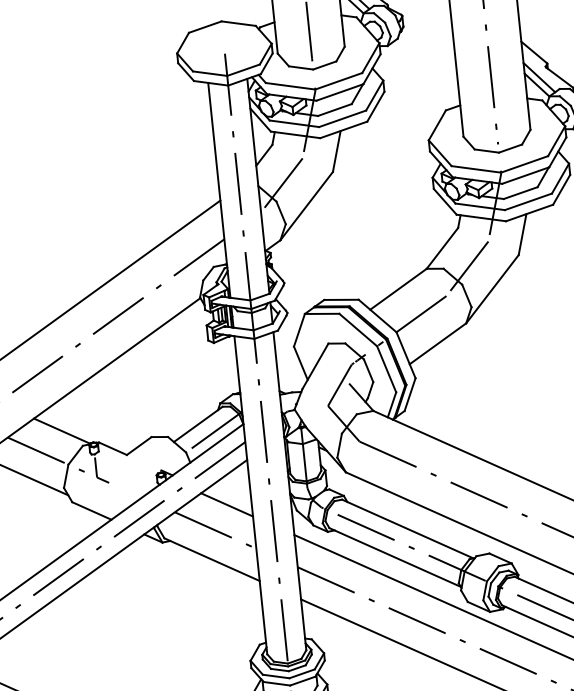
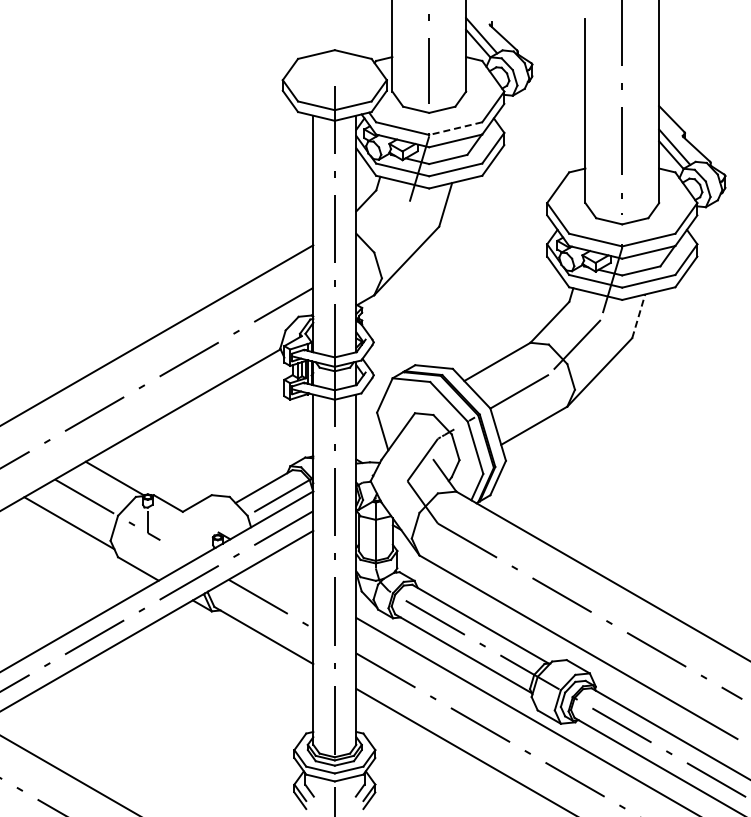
line: (338, 81) -> (455, 128), solid -> dashed
line: (281, 185) -> (381, 235), removed
line: (522, 234) -> (638, 316), solid -> dashed
line: (227, 504) -> (286, 577), removed

